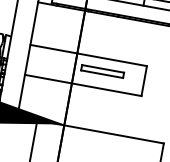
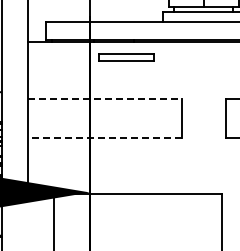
line: (88, 55) -> (104, 98), solid -> dashed
part: (102, 71) -> (126, 57), moved
line: (82, 85) -> (104, 138), solid -> dashed

